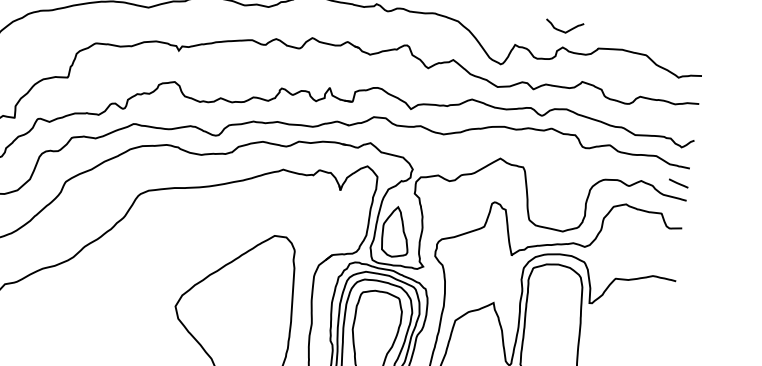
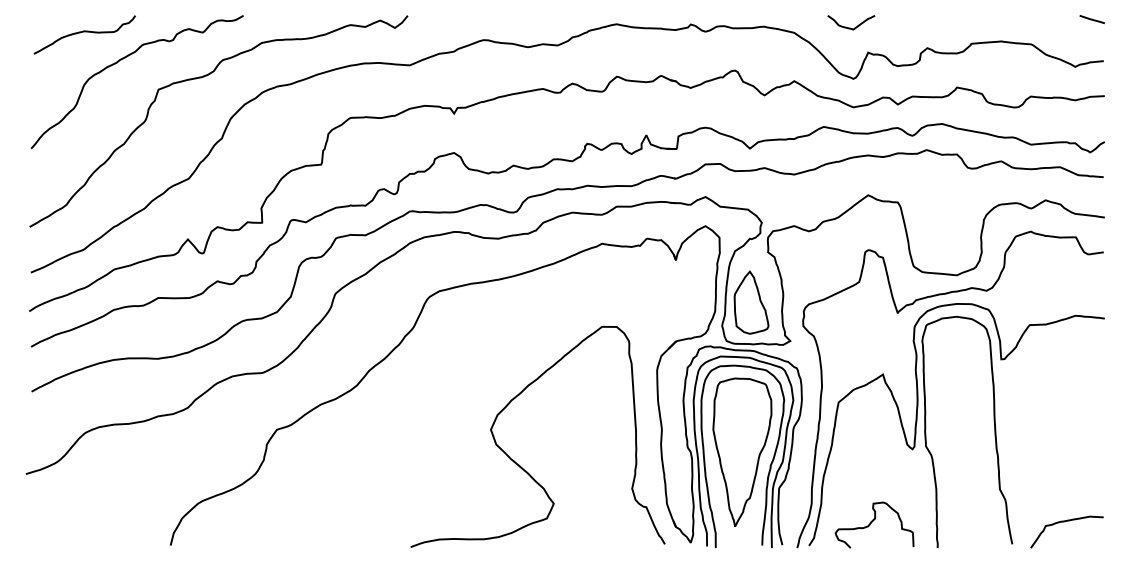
curve: (563, 30) -> (850, 27), moved
line: (678, 183) -> (1091, 19), moved

